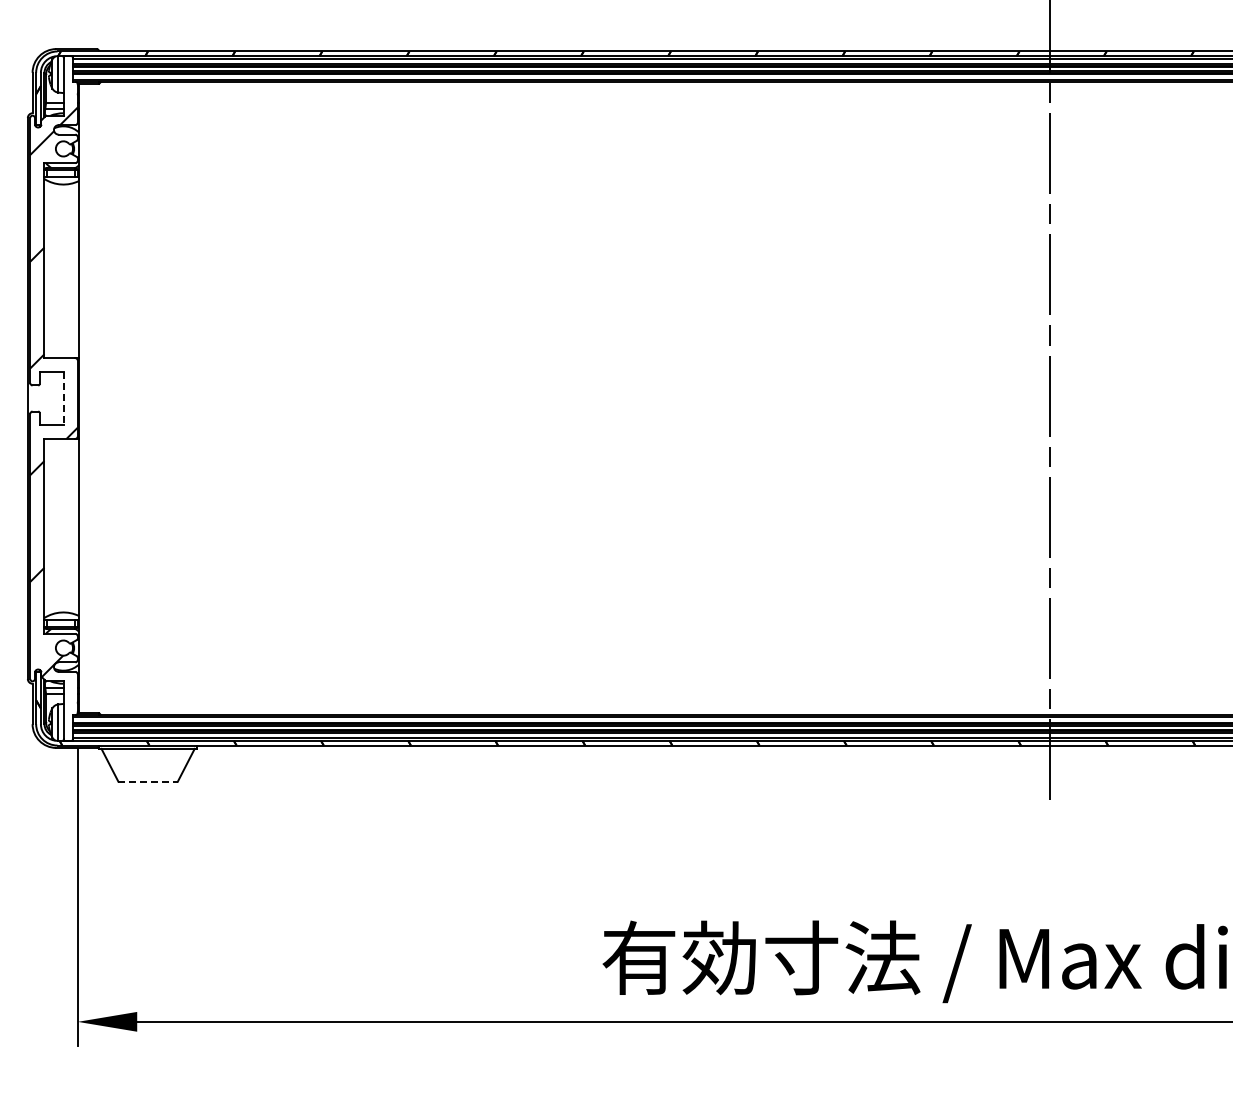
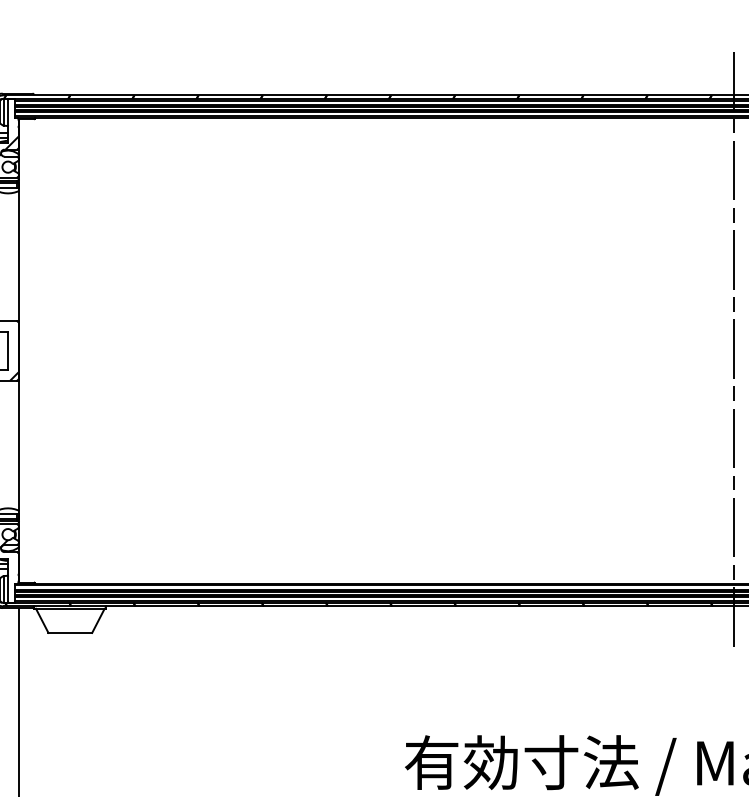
line: (63, 399) -> (8, 351), dashed -> solid
line: (148, 781) -> (70, 632), dashed -> solid

